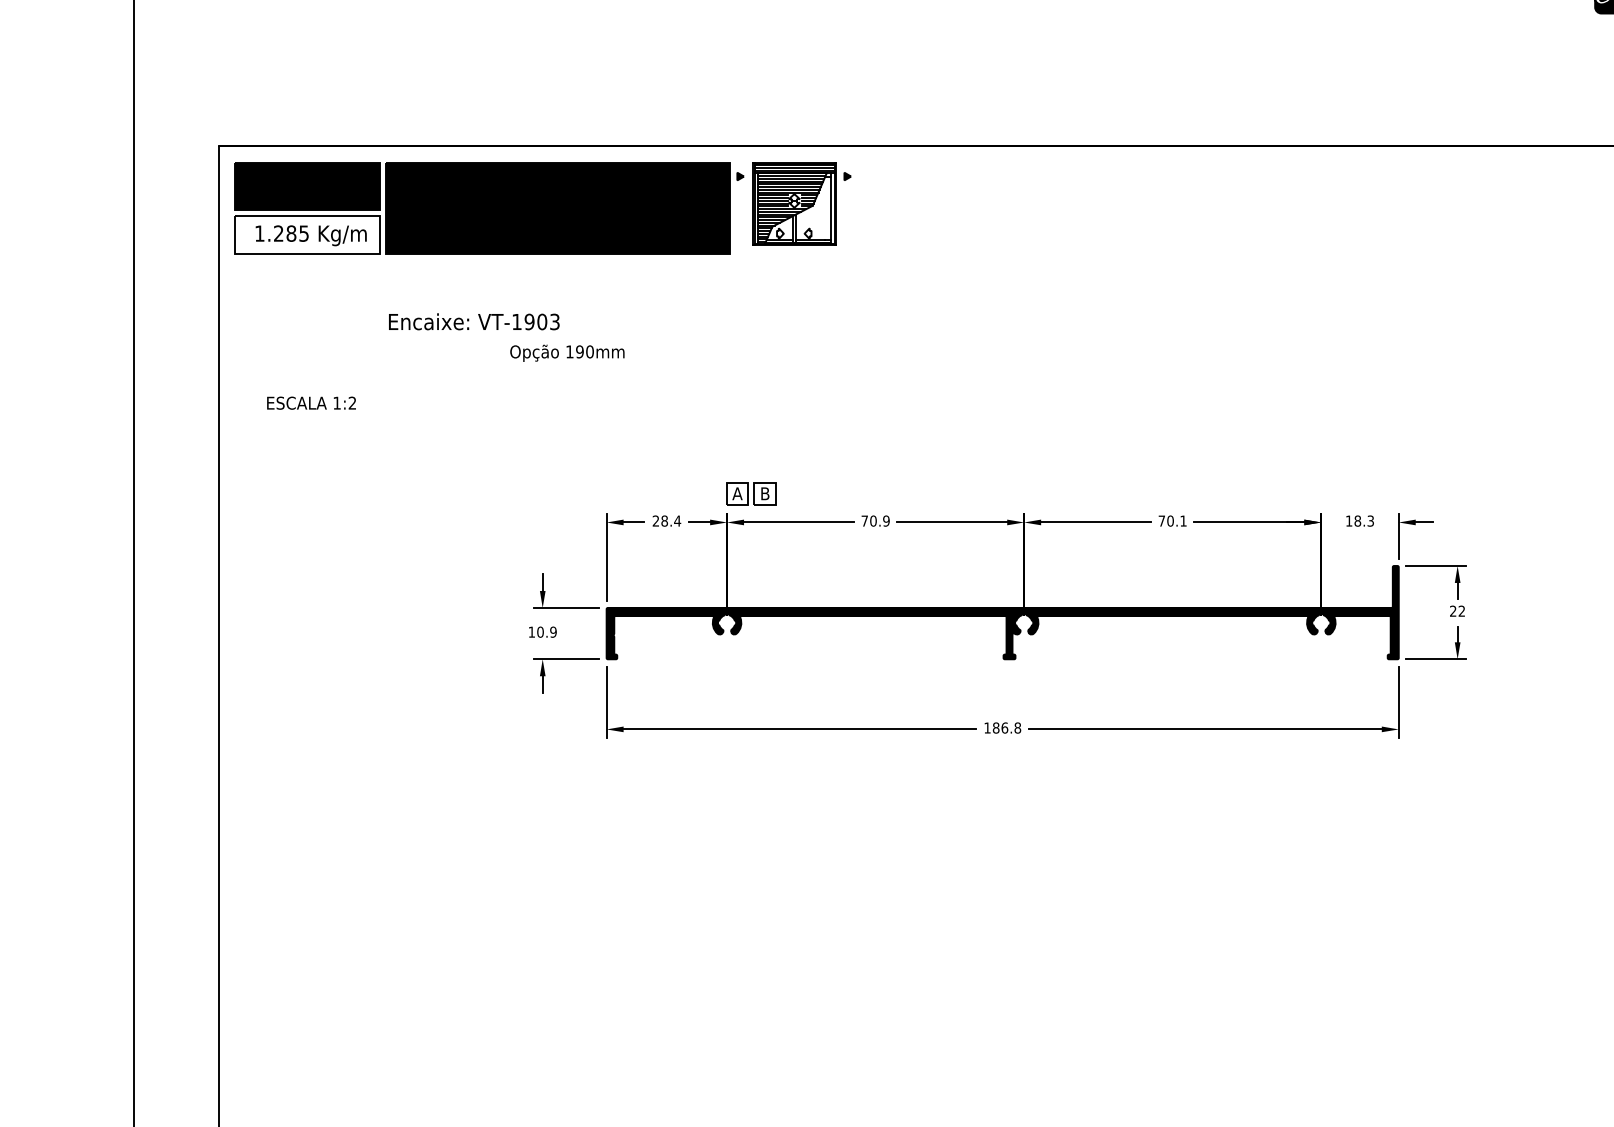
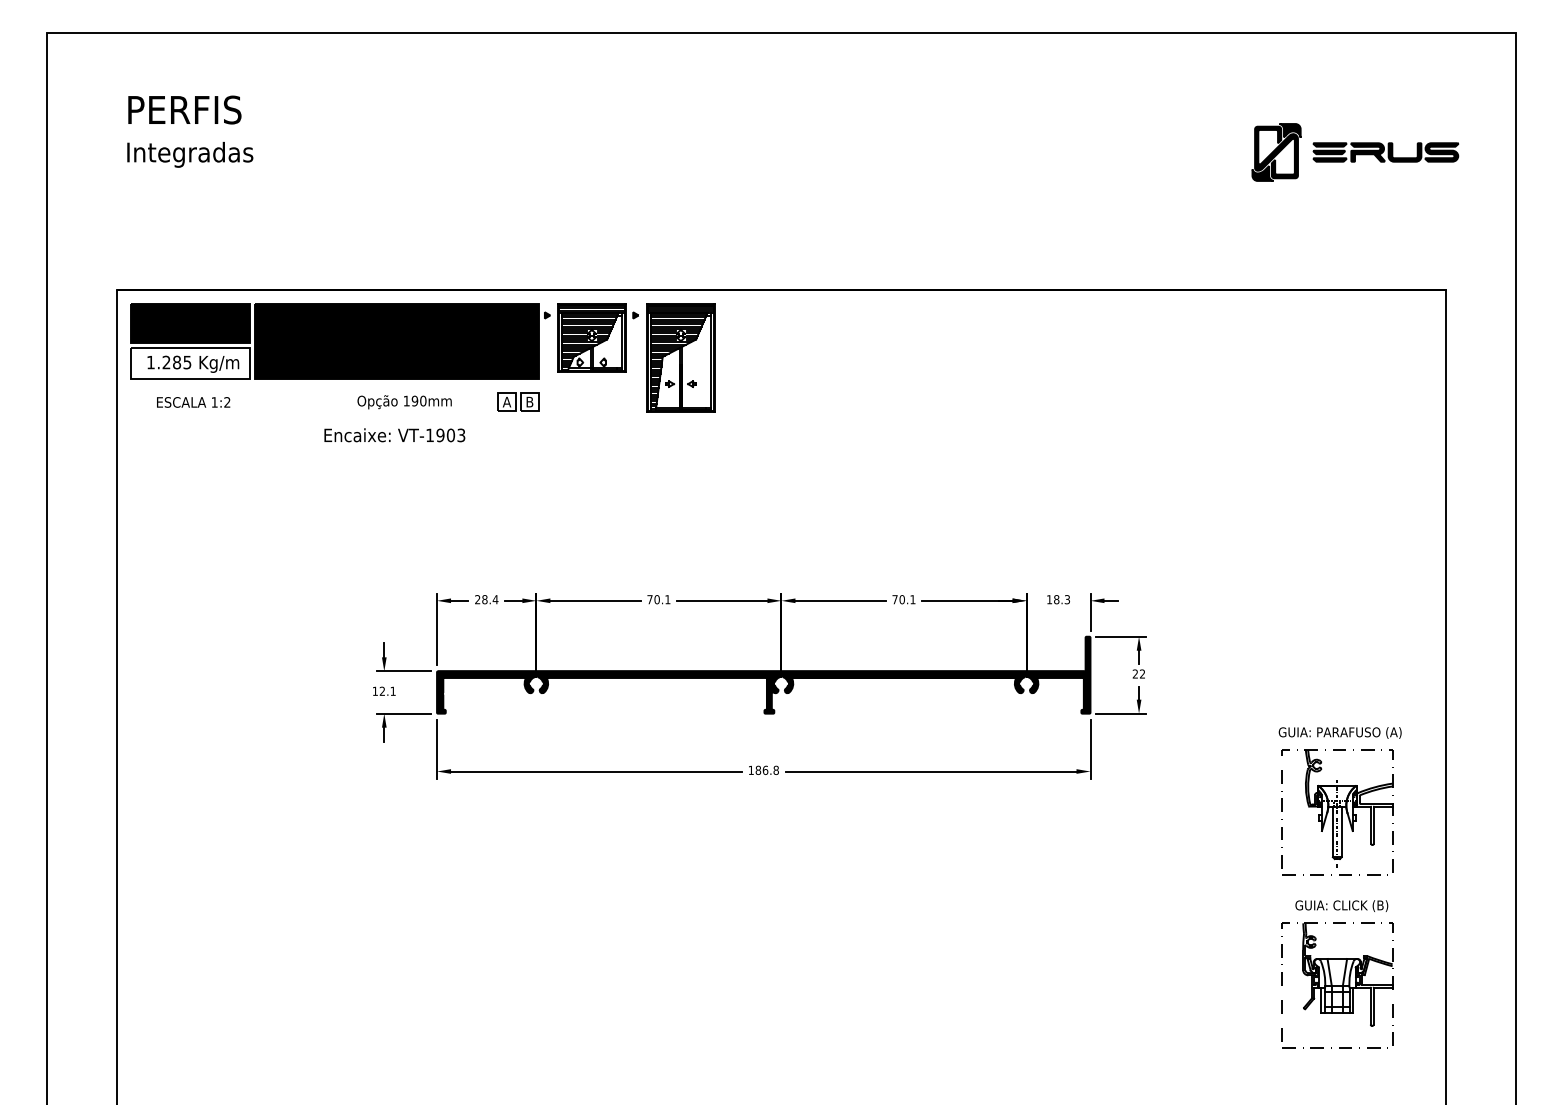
part: (901, 227) -> (680, 357), added
text: (473, 322) -> (394, 435), moved
text: (567, 353) -> (404, 402), moved
text: (311, 403) -> (193, 402), moved
part: (751, 492) -> (518, 401), moved
text: (886, 520) -> (667, 599), 70.9 -> 70.1
text: (546, 631) -> (387, 690), 10.9 -> 12.1

